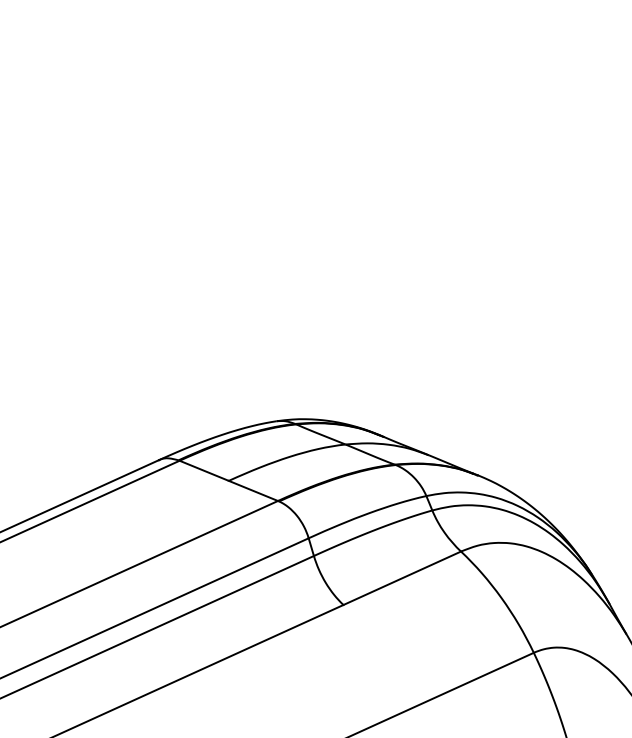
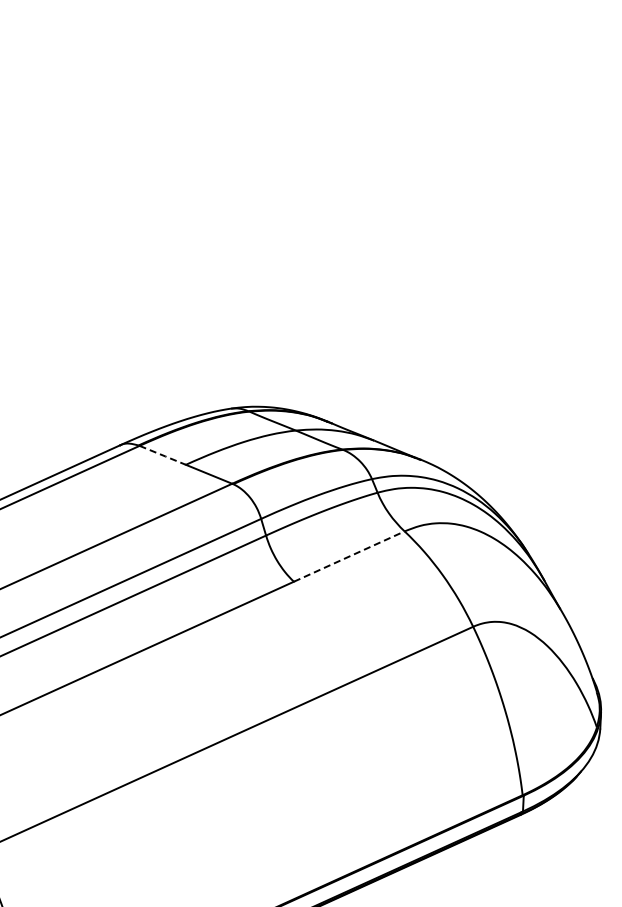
line: (205, 470) -> (163, 455), solid -> dashed
line: (402, 578) -> (349, 556), solid -> dashed

